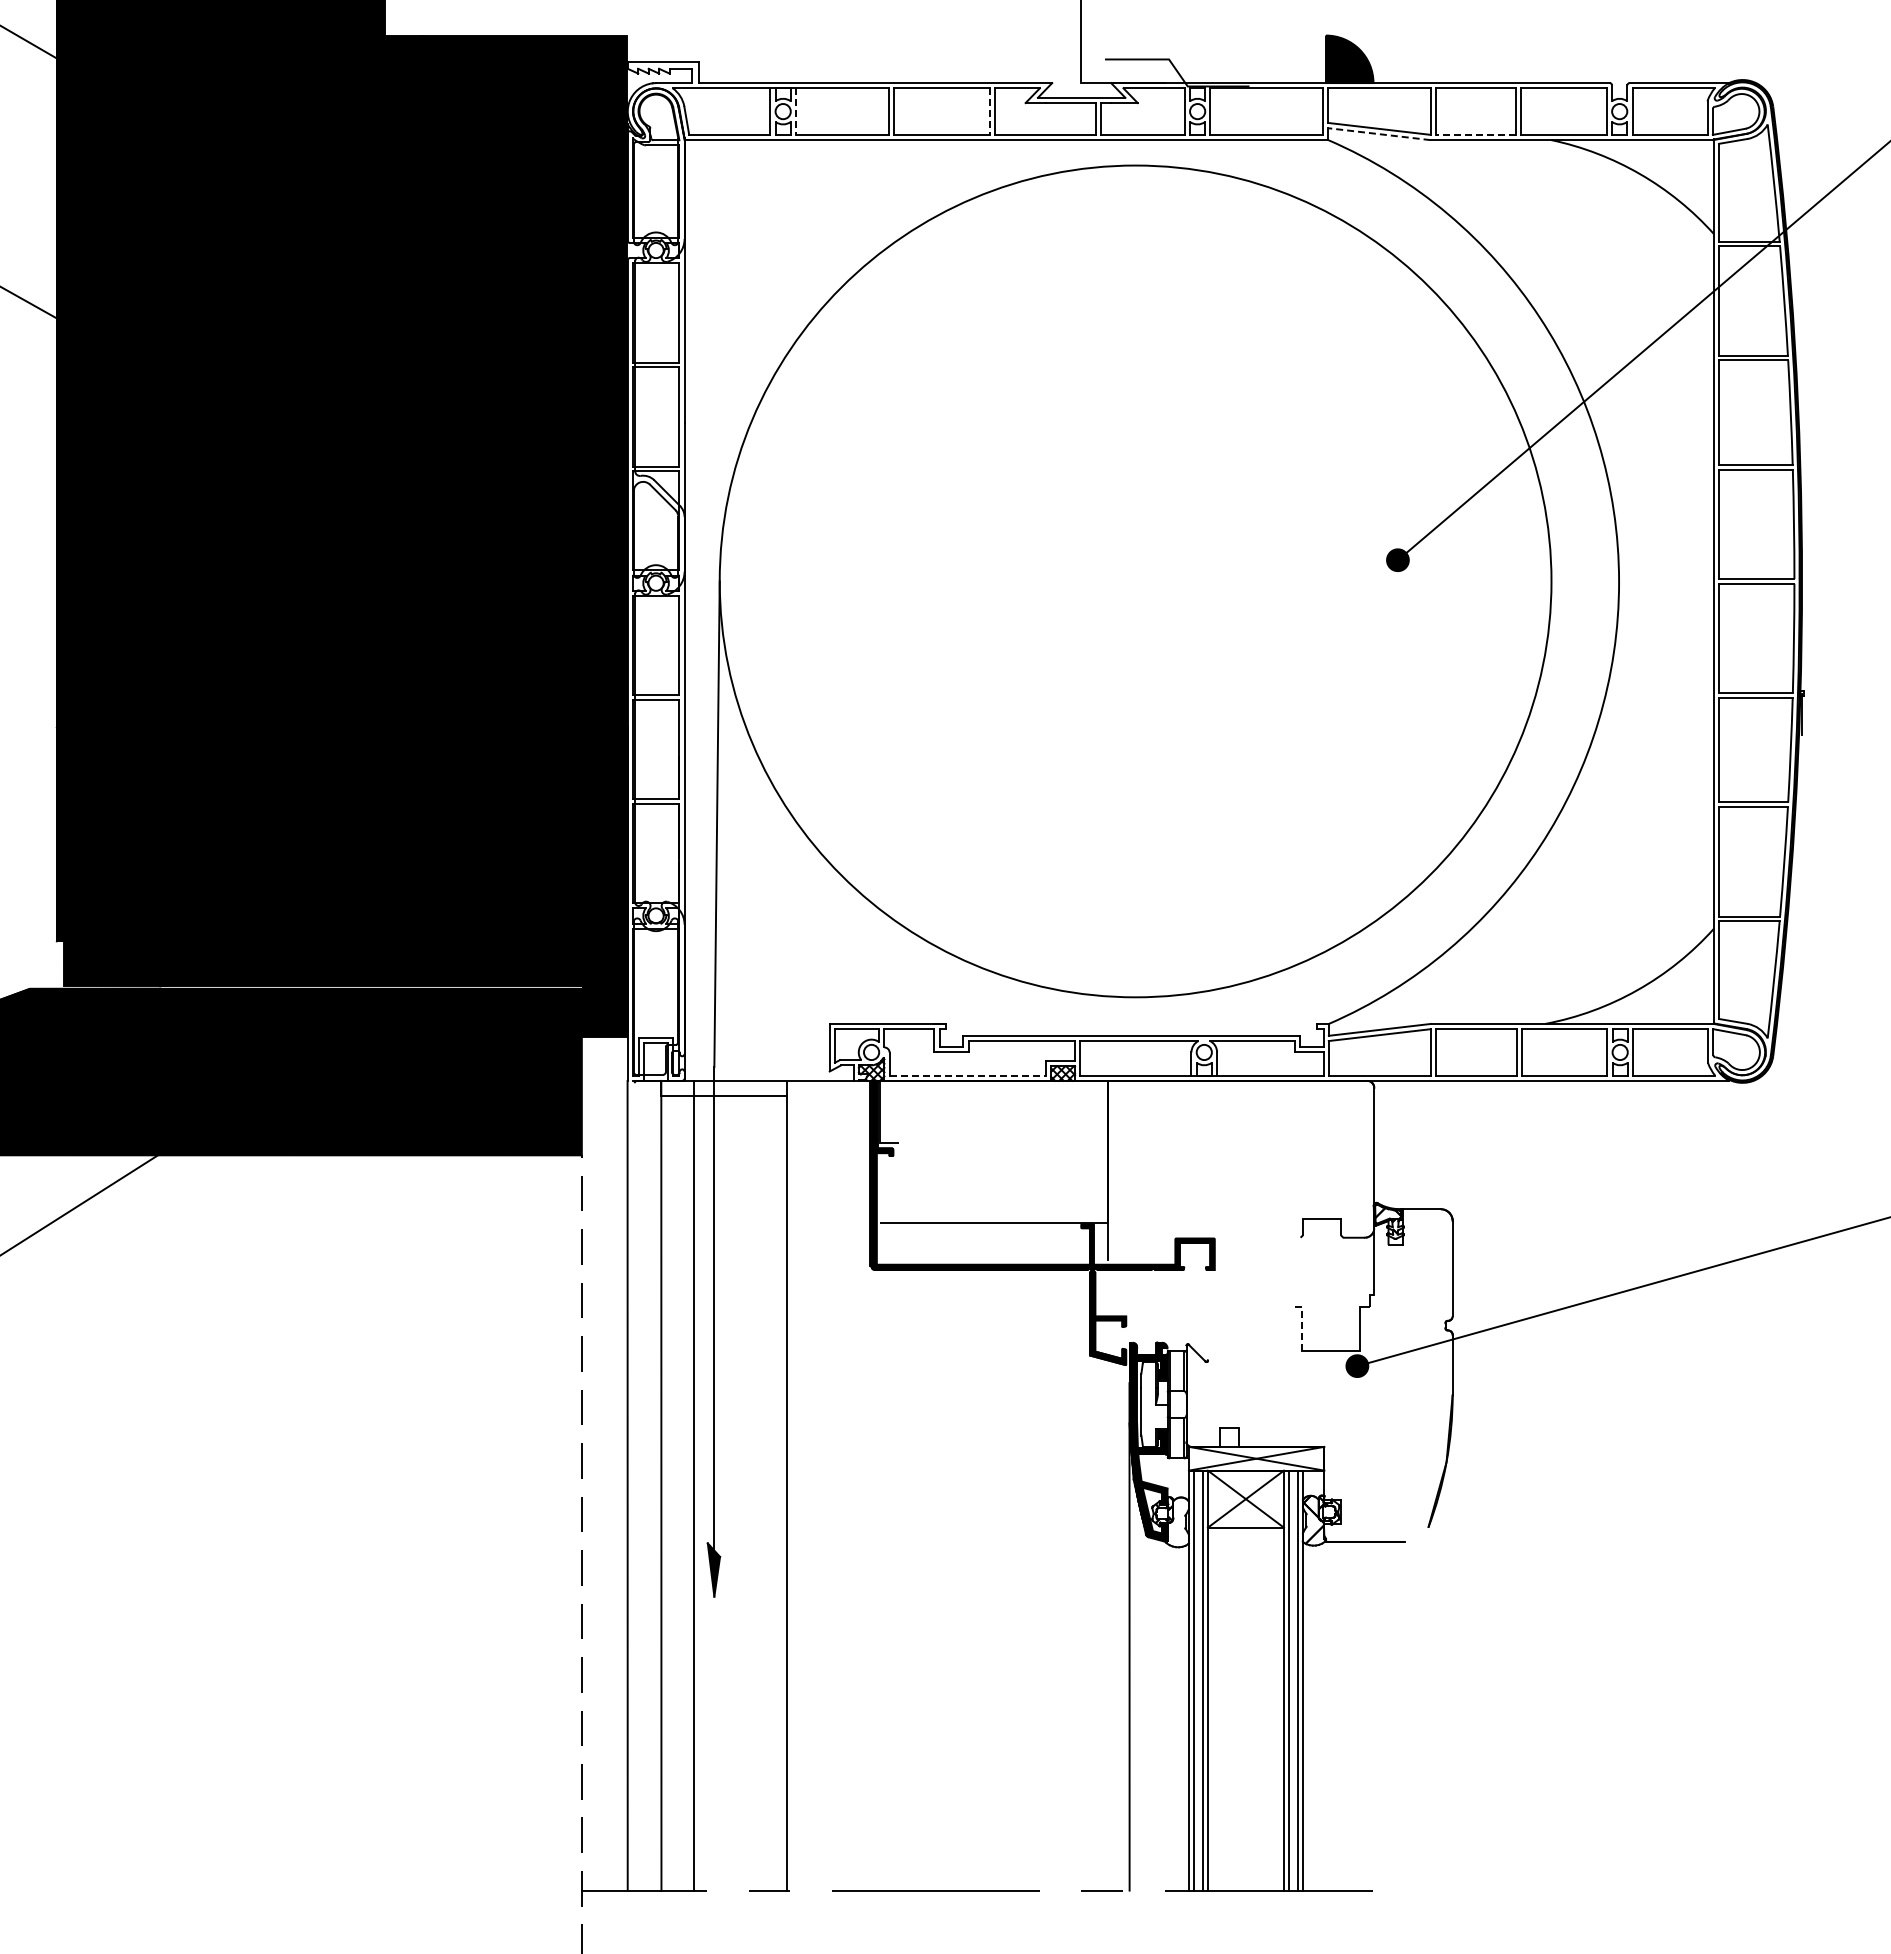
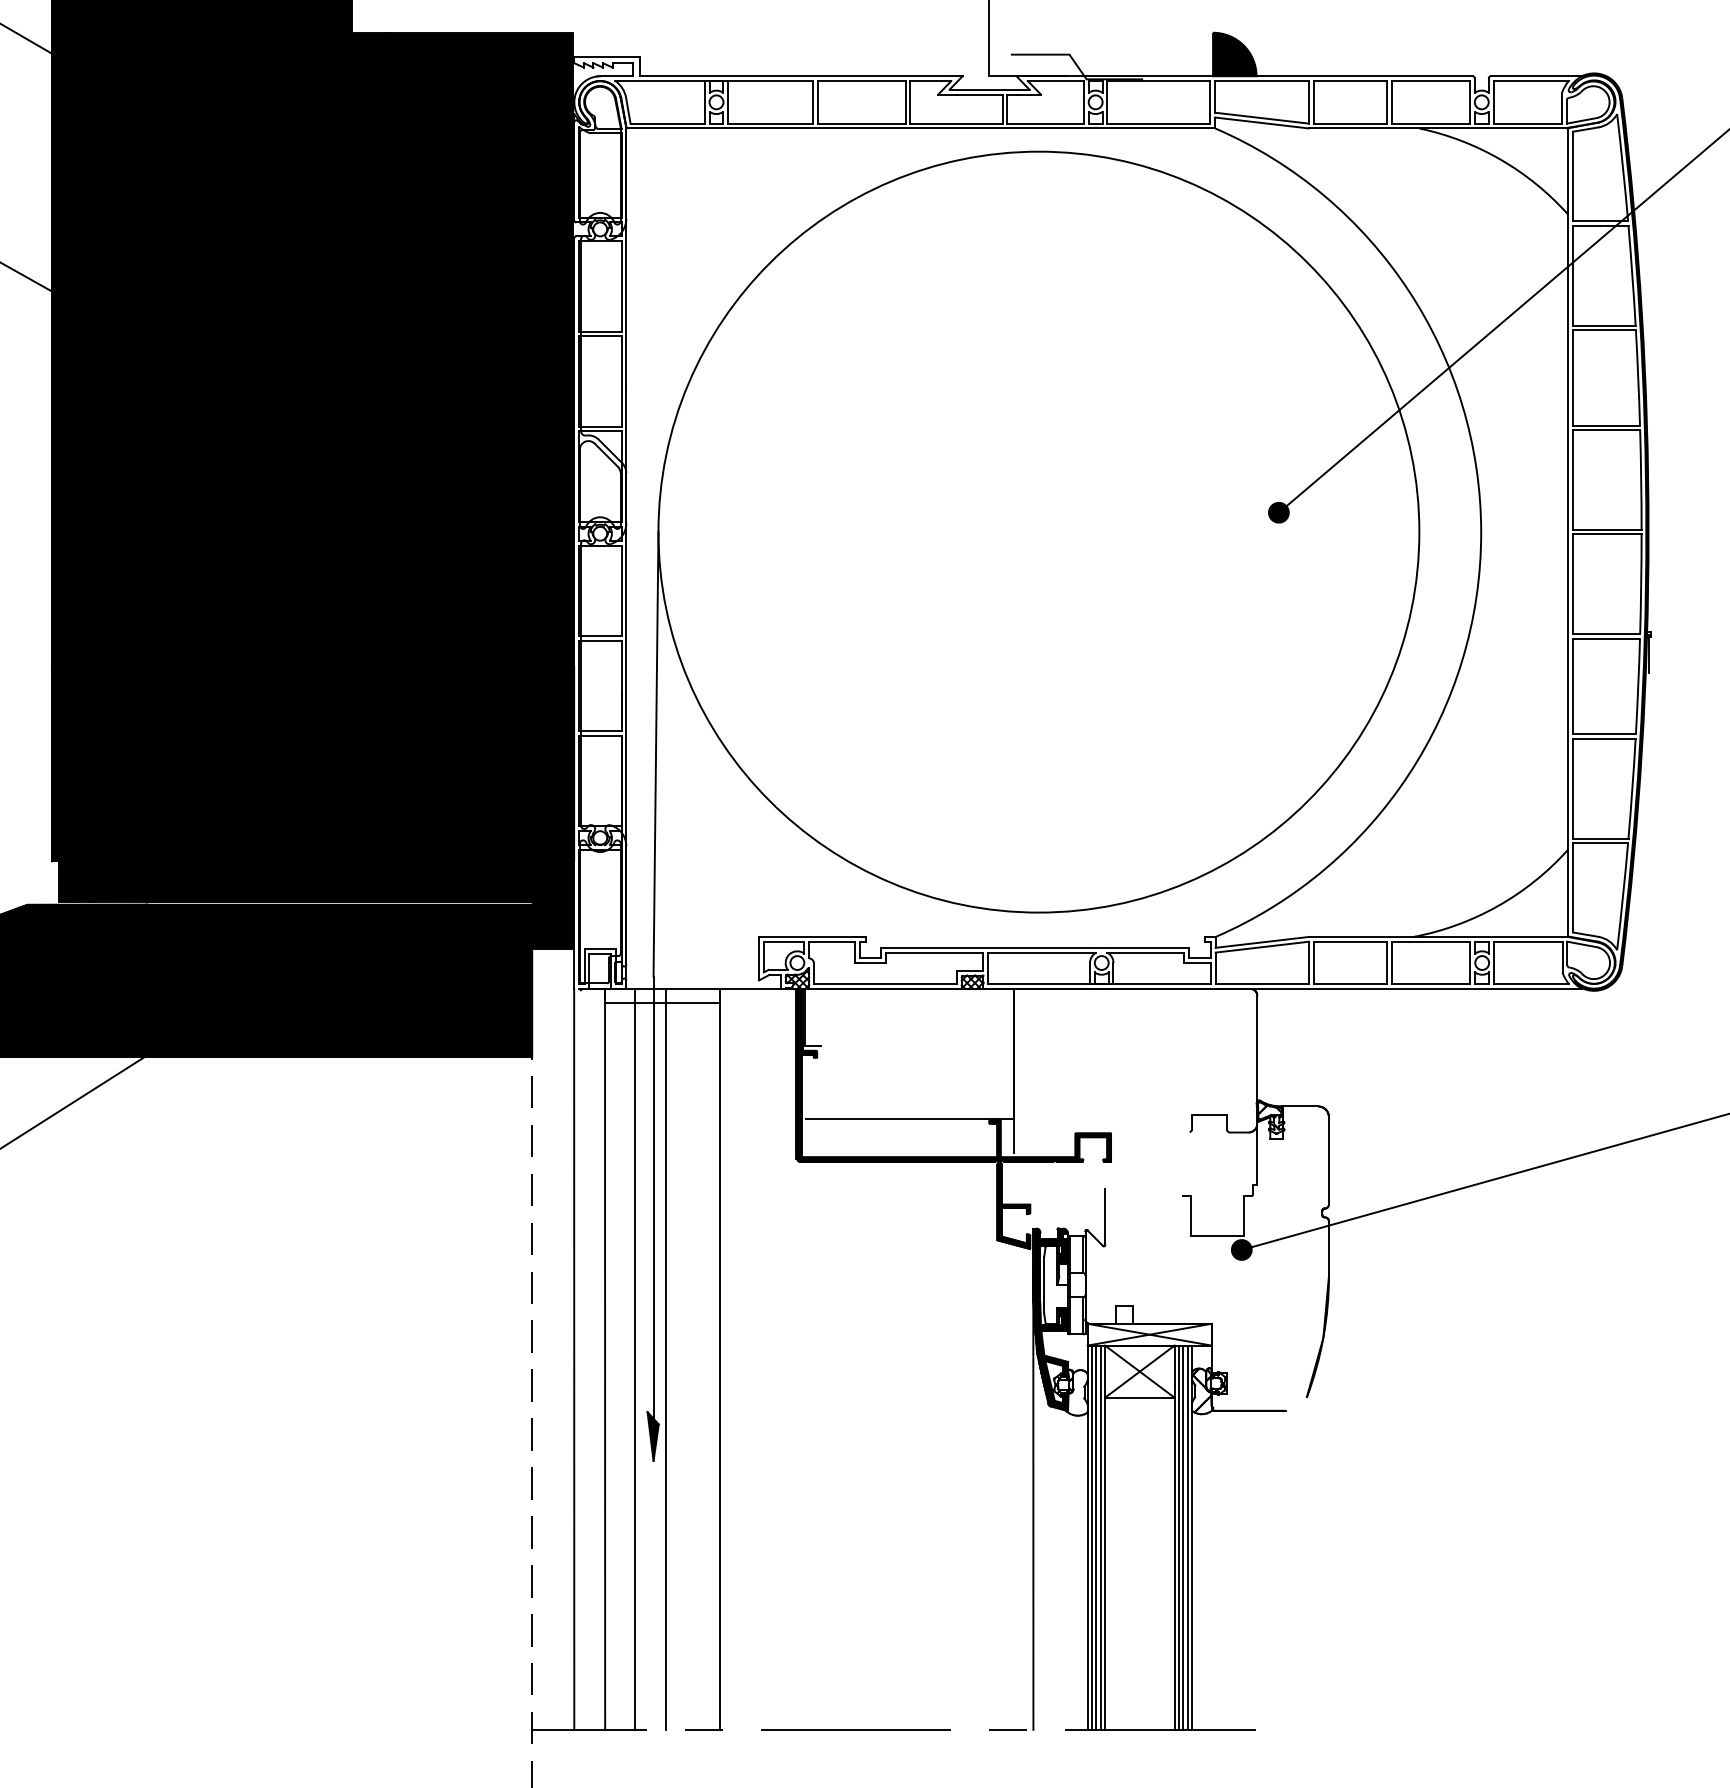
line: (796, 112) -> (728, 103), dashed -> solid
line: (990, 112) -> (906, 103), dashed -> solid
line: (1378, 134) -> (1261, 123), dashed -> solid
line: (1475, 134) -> (1349, 123), dashed -> solid
line: (968, 1075) -> (886, 984), dashed -> solid
line: (1301, 1323) -> (1190, 1210), dashed -> solid
line: (1207, 1329) -> (1104, 1216), added
line: (727, 1485) -> (665, 1359), added
line: (1198, 1680) -> (1096, 1537), added
line: (1293, 1680) -> (1183, 1537), added

